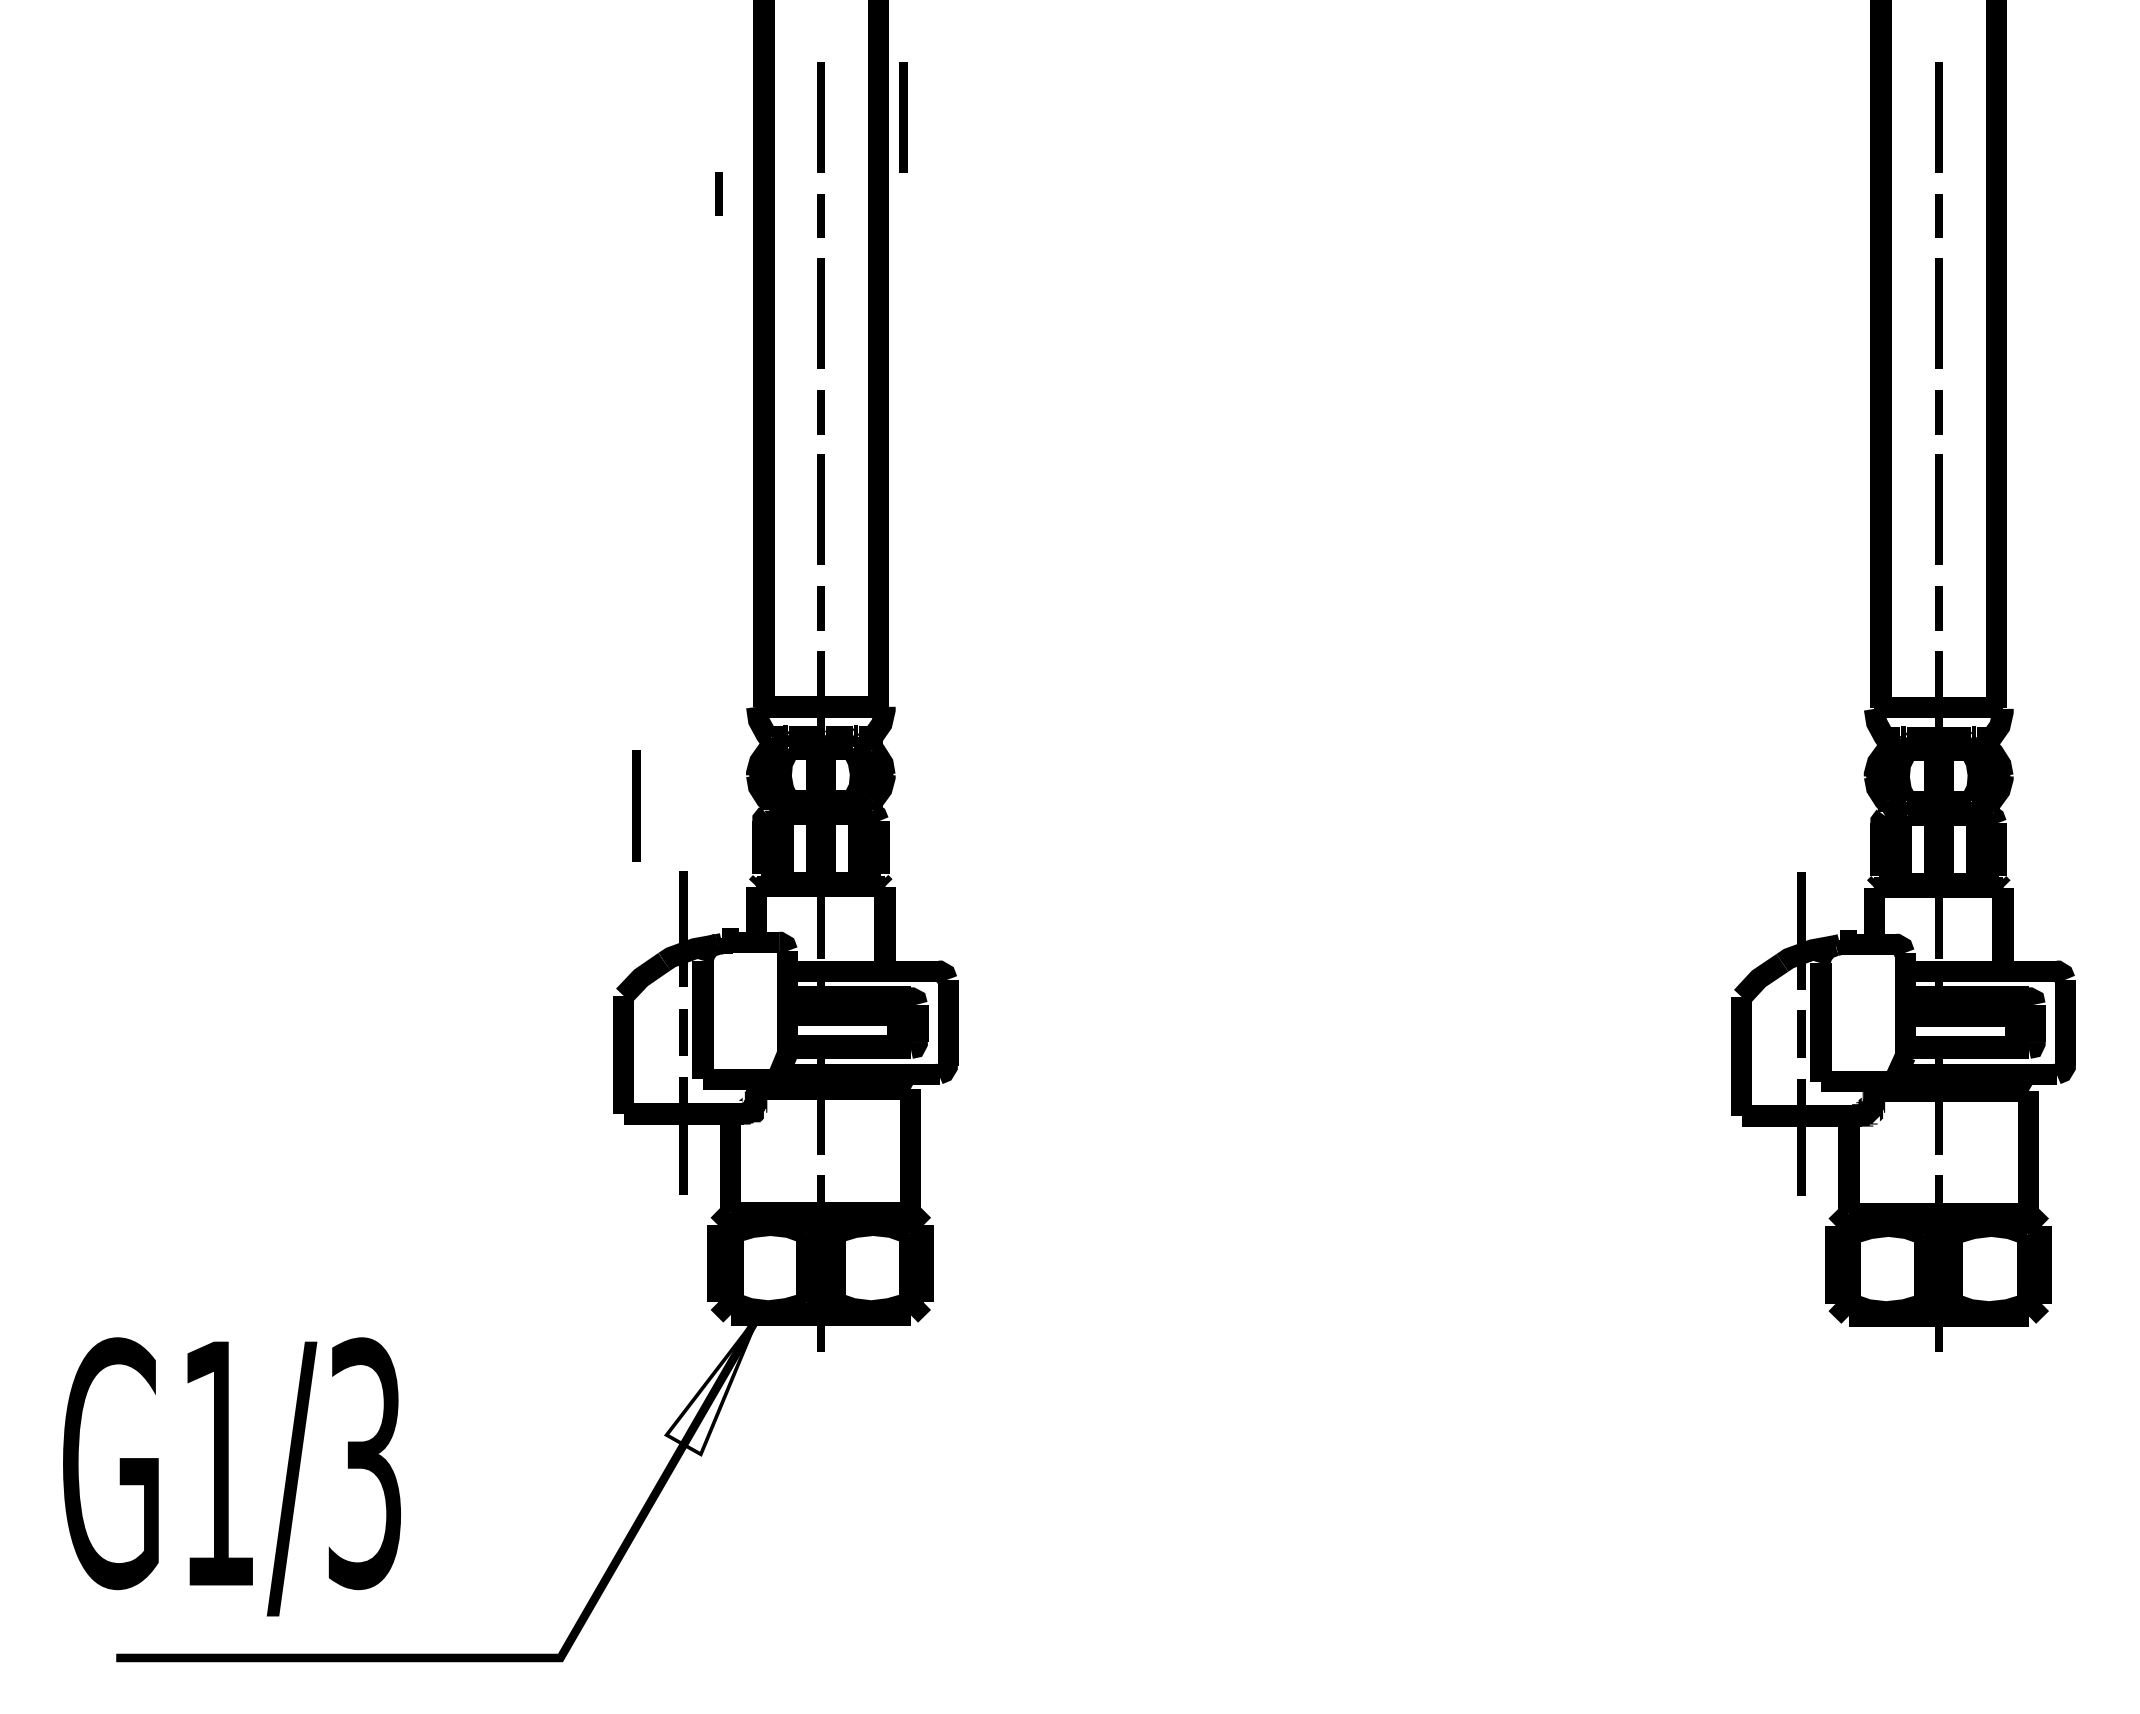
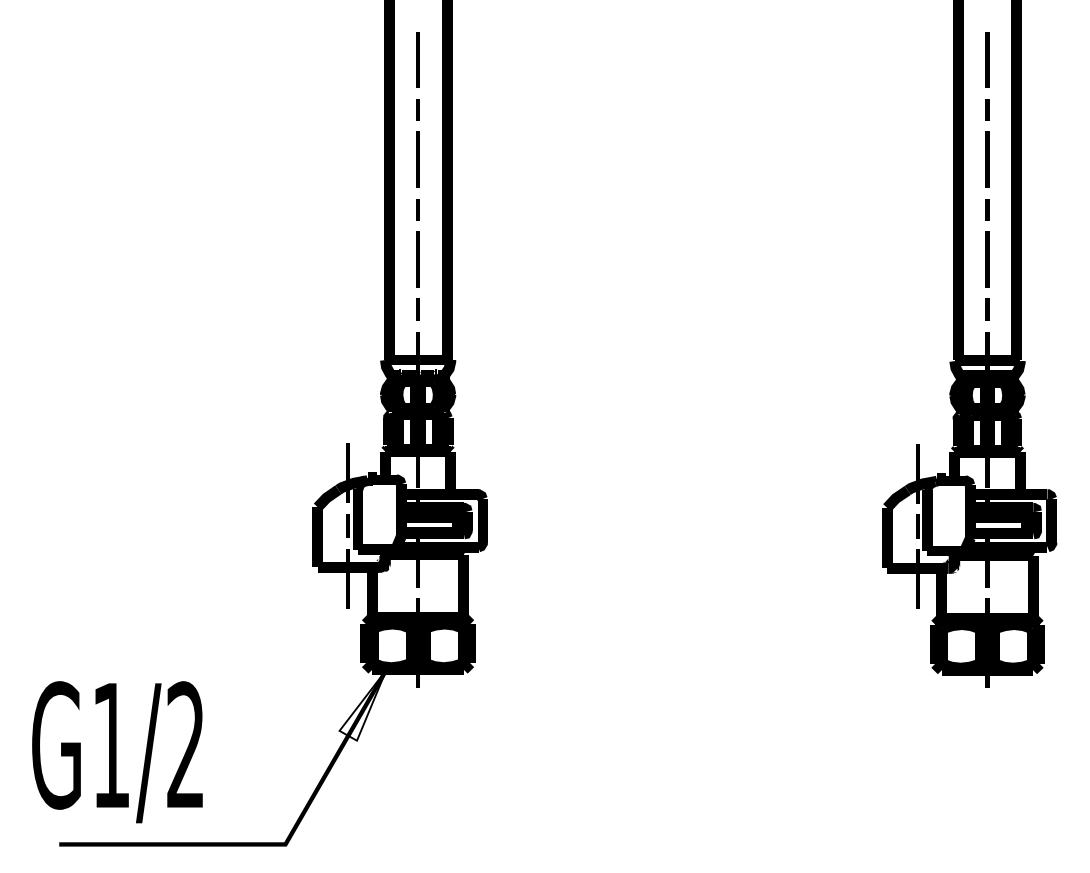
line: (902, 116) -> (459, 59), removed
line: (717, 193) -> (365, 98), removed
line: (635, 805) -> (323, 410), removed
text: (364, 1463) -> (185, 745), G1/3 -> G1/2

